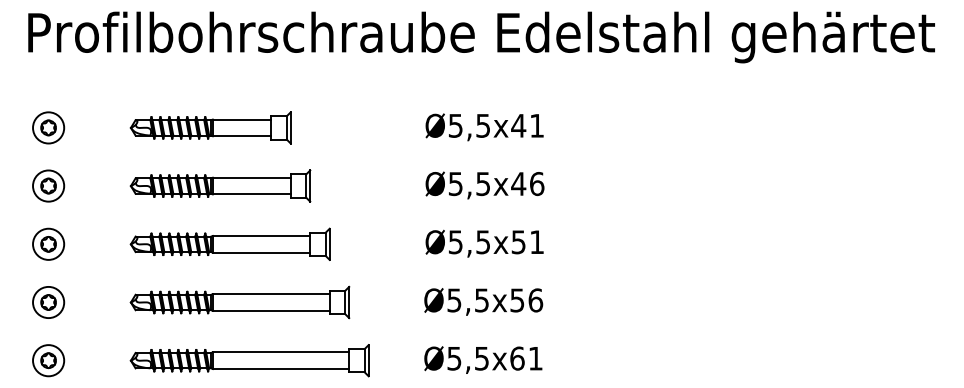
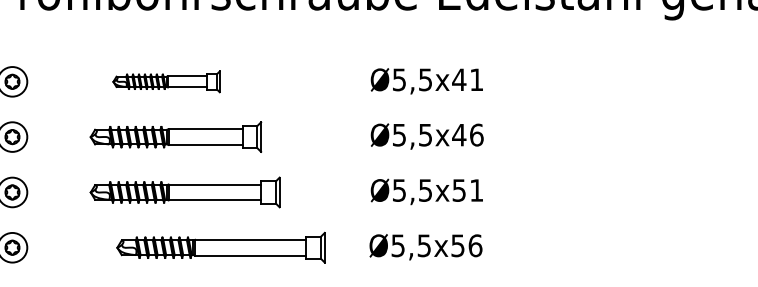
part: (210, 127) -> (166, 81), size x0.7
part: (239, 302) -> (220, 247), moved

